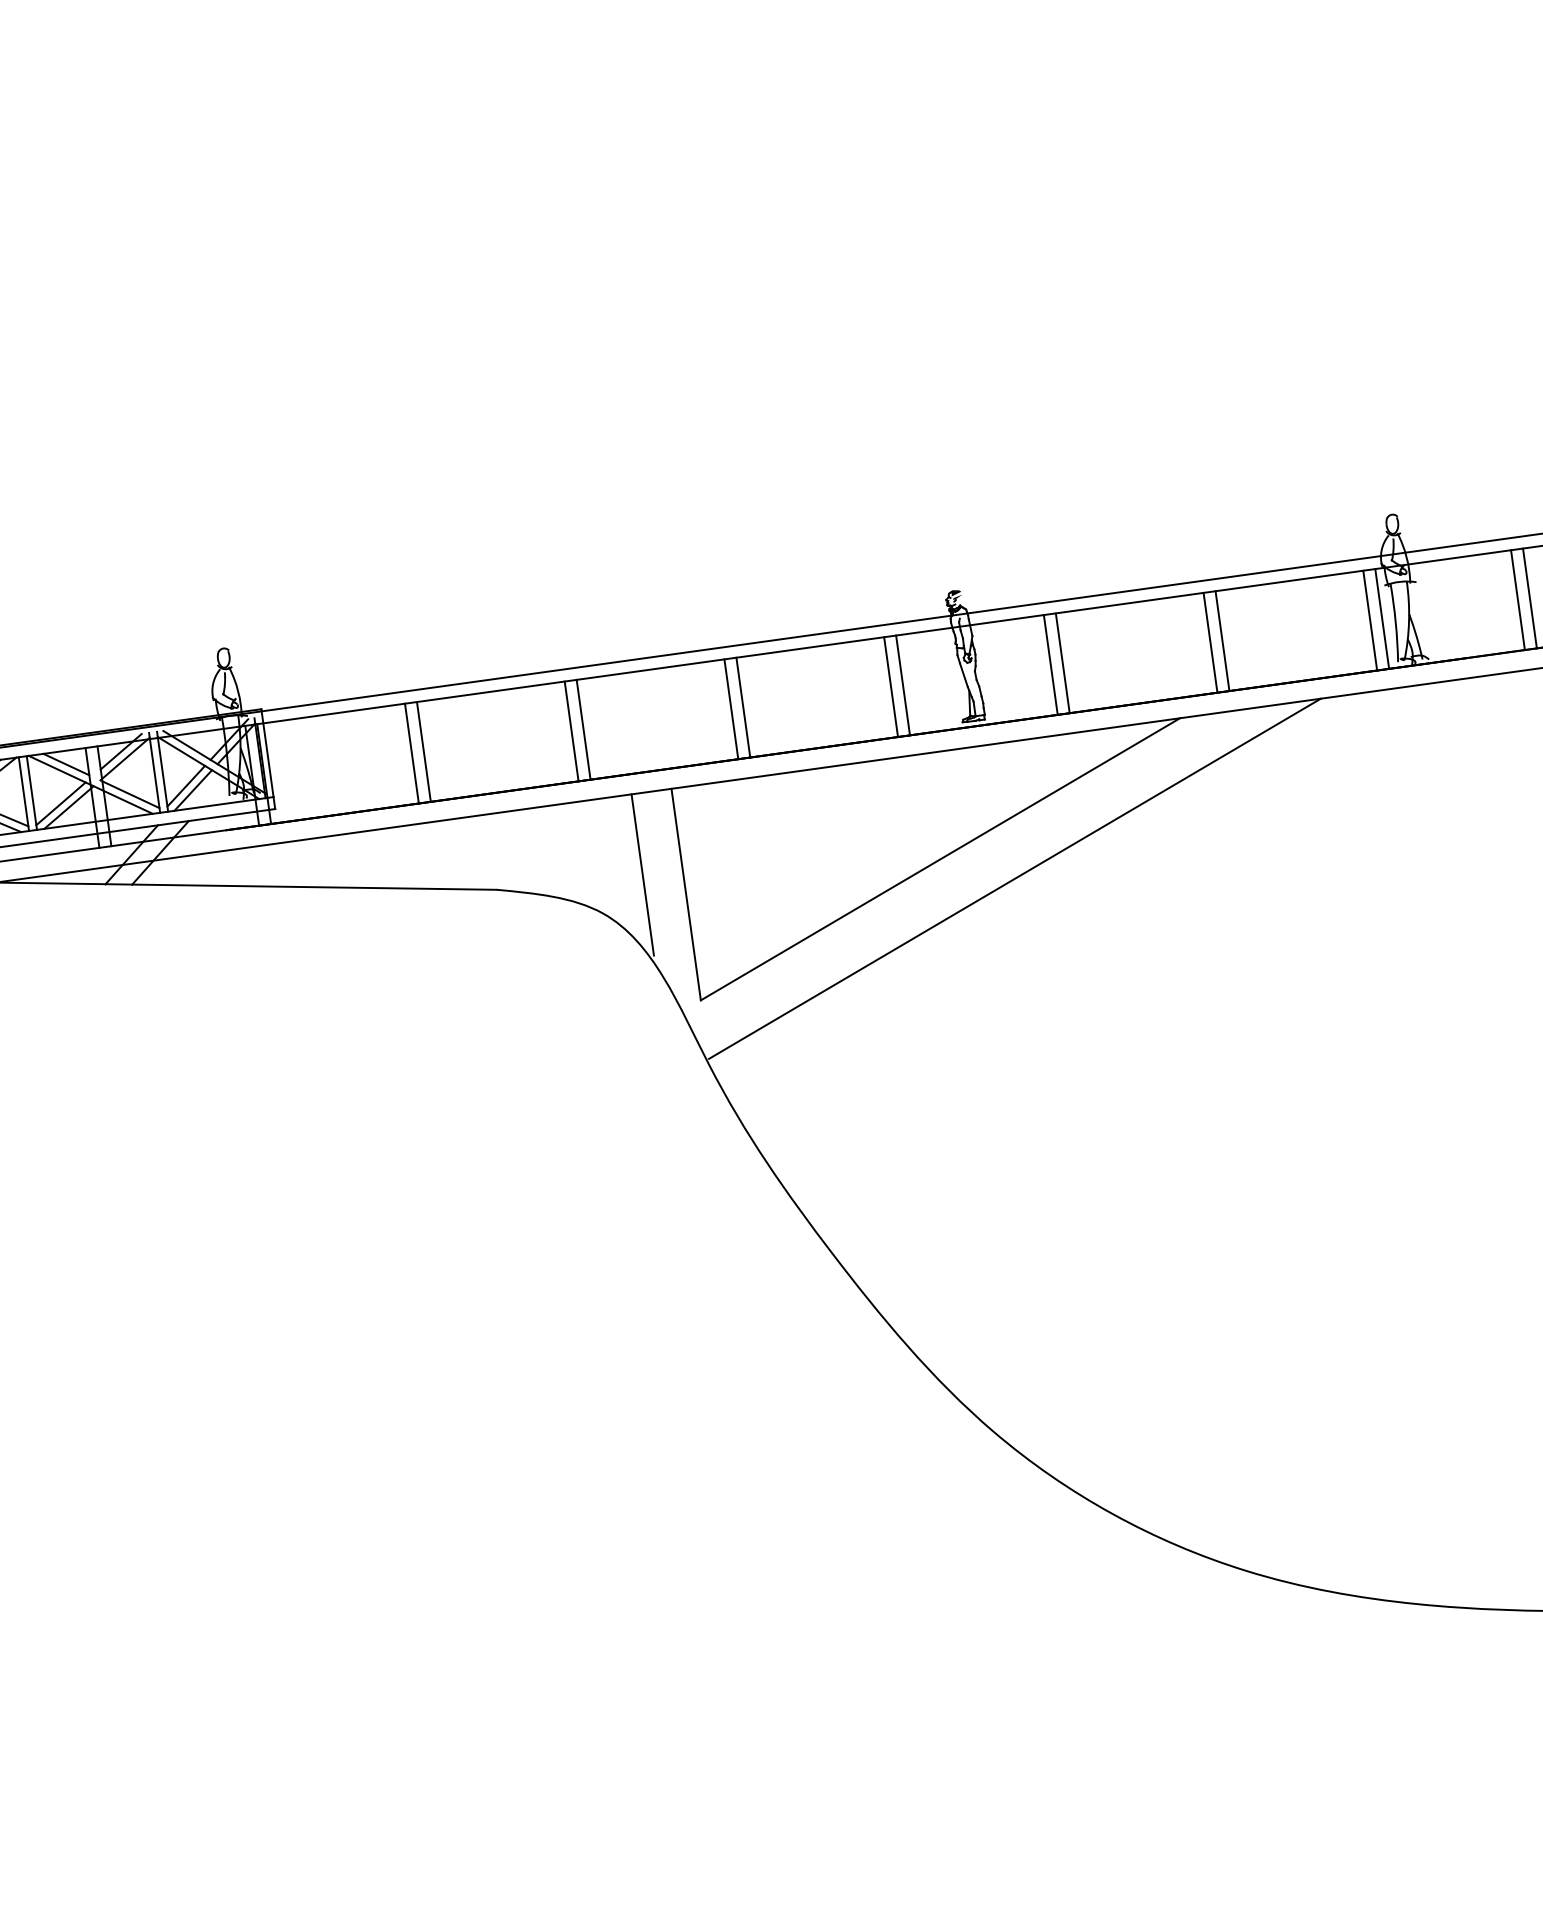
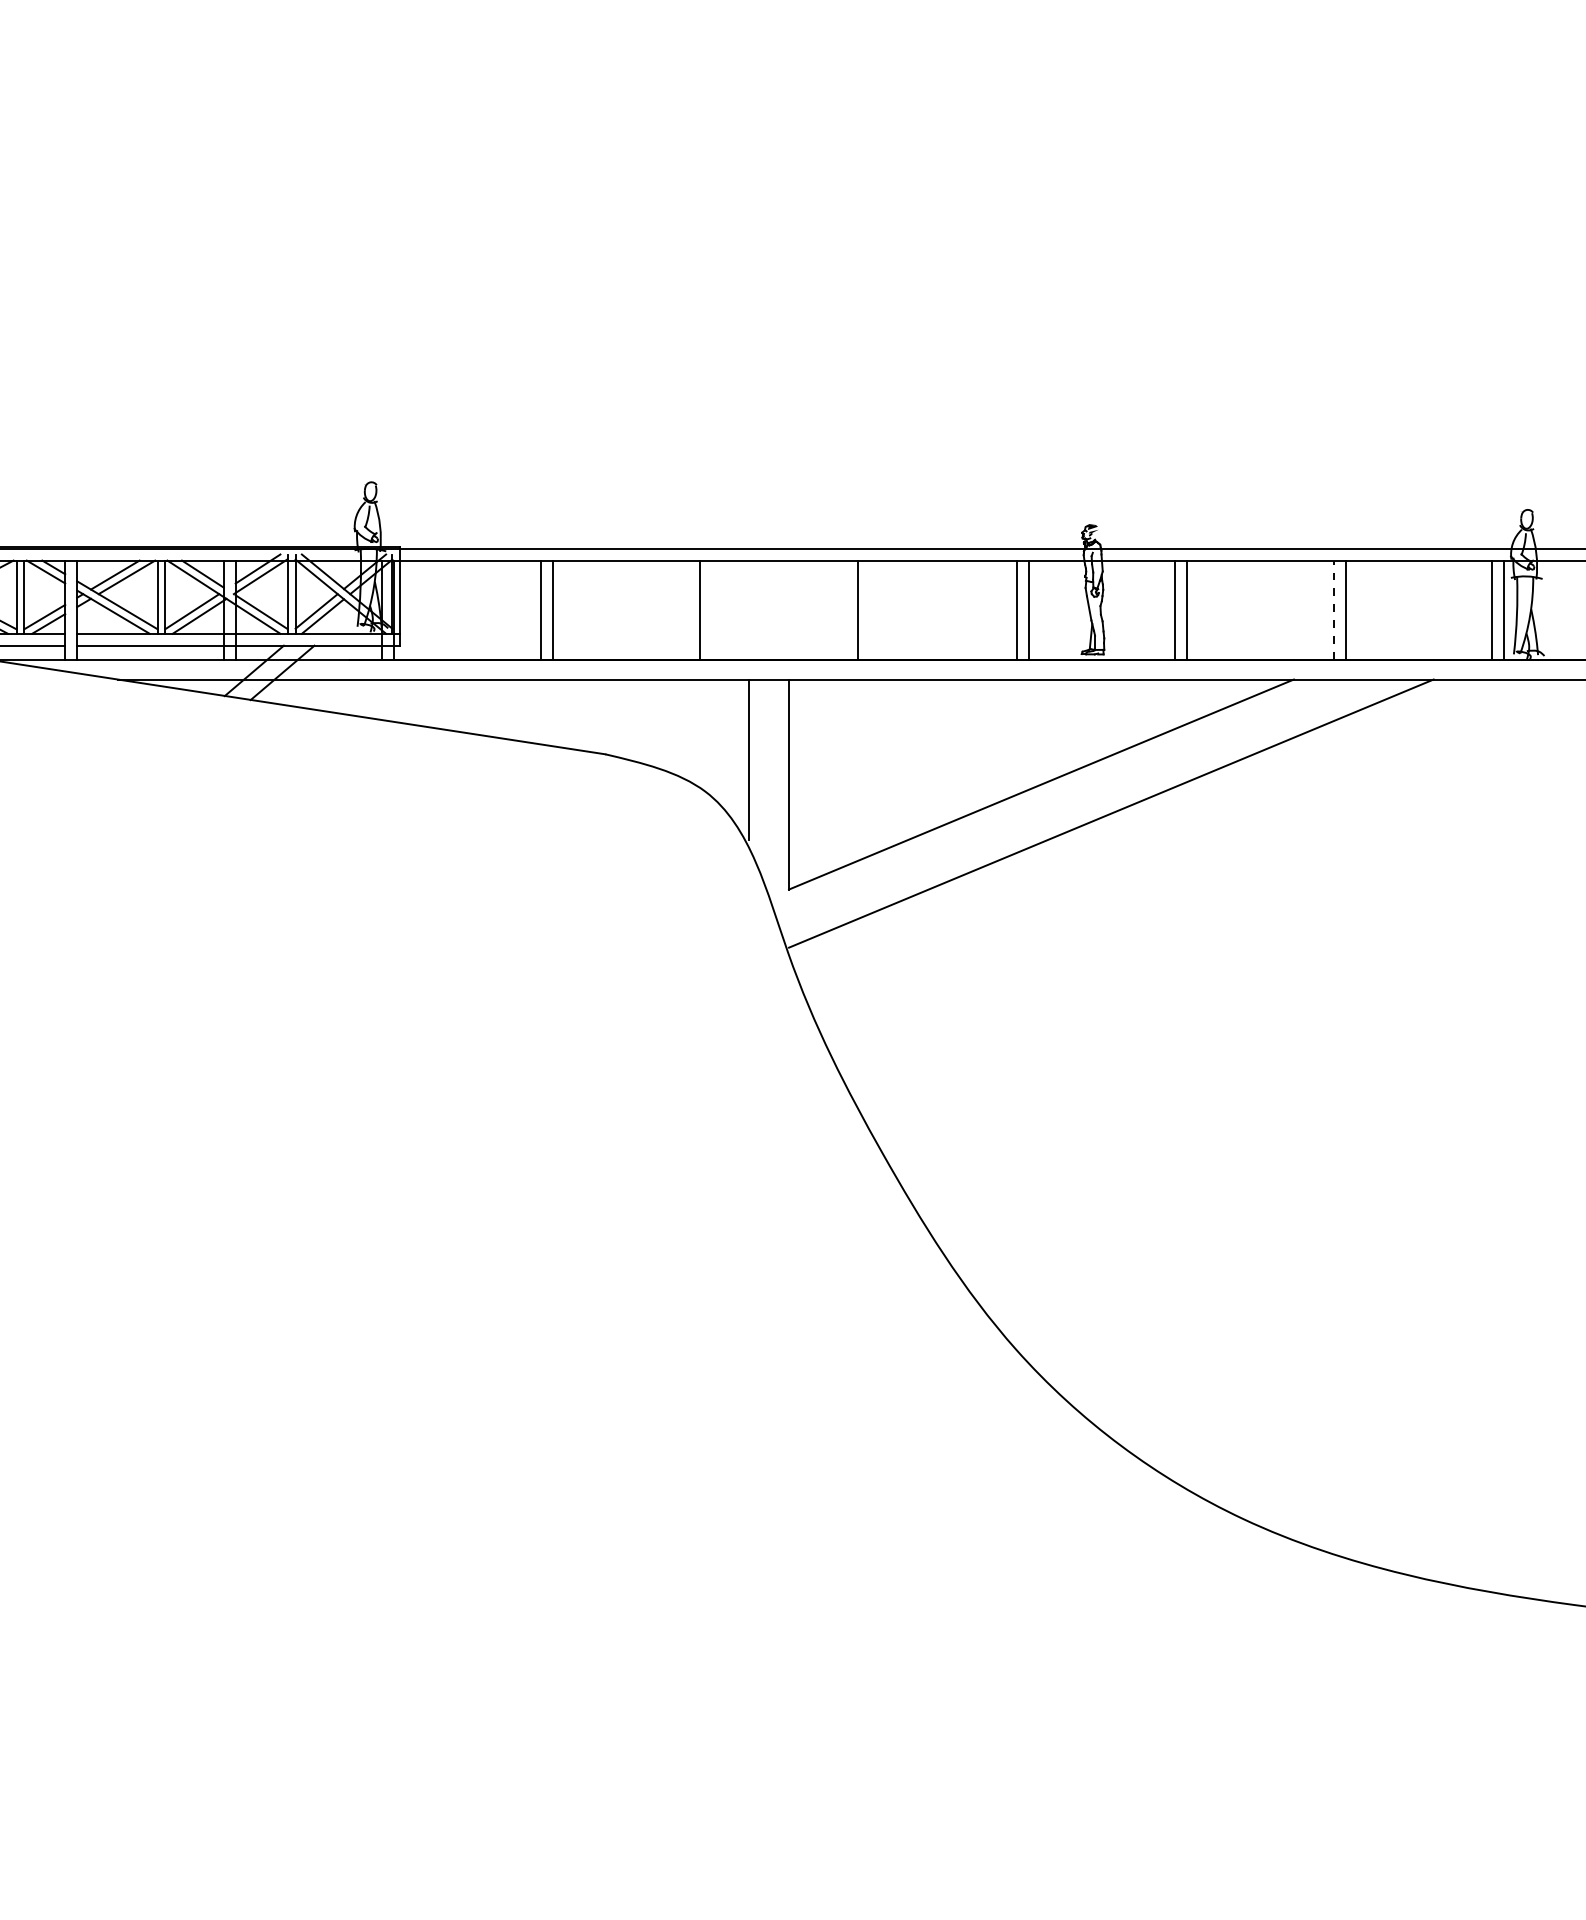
line: (1210, 643) -> (1333, 610), solid -> dashed
line: (742, 707) -> (869, 609), removed
line: (583, 729) -> (711, 609), removed

